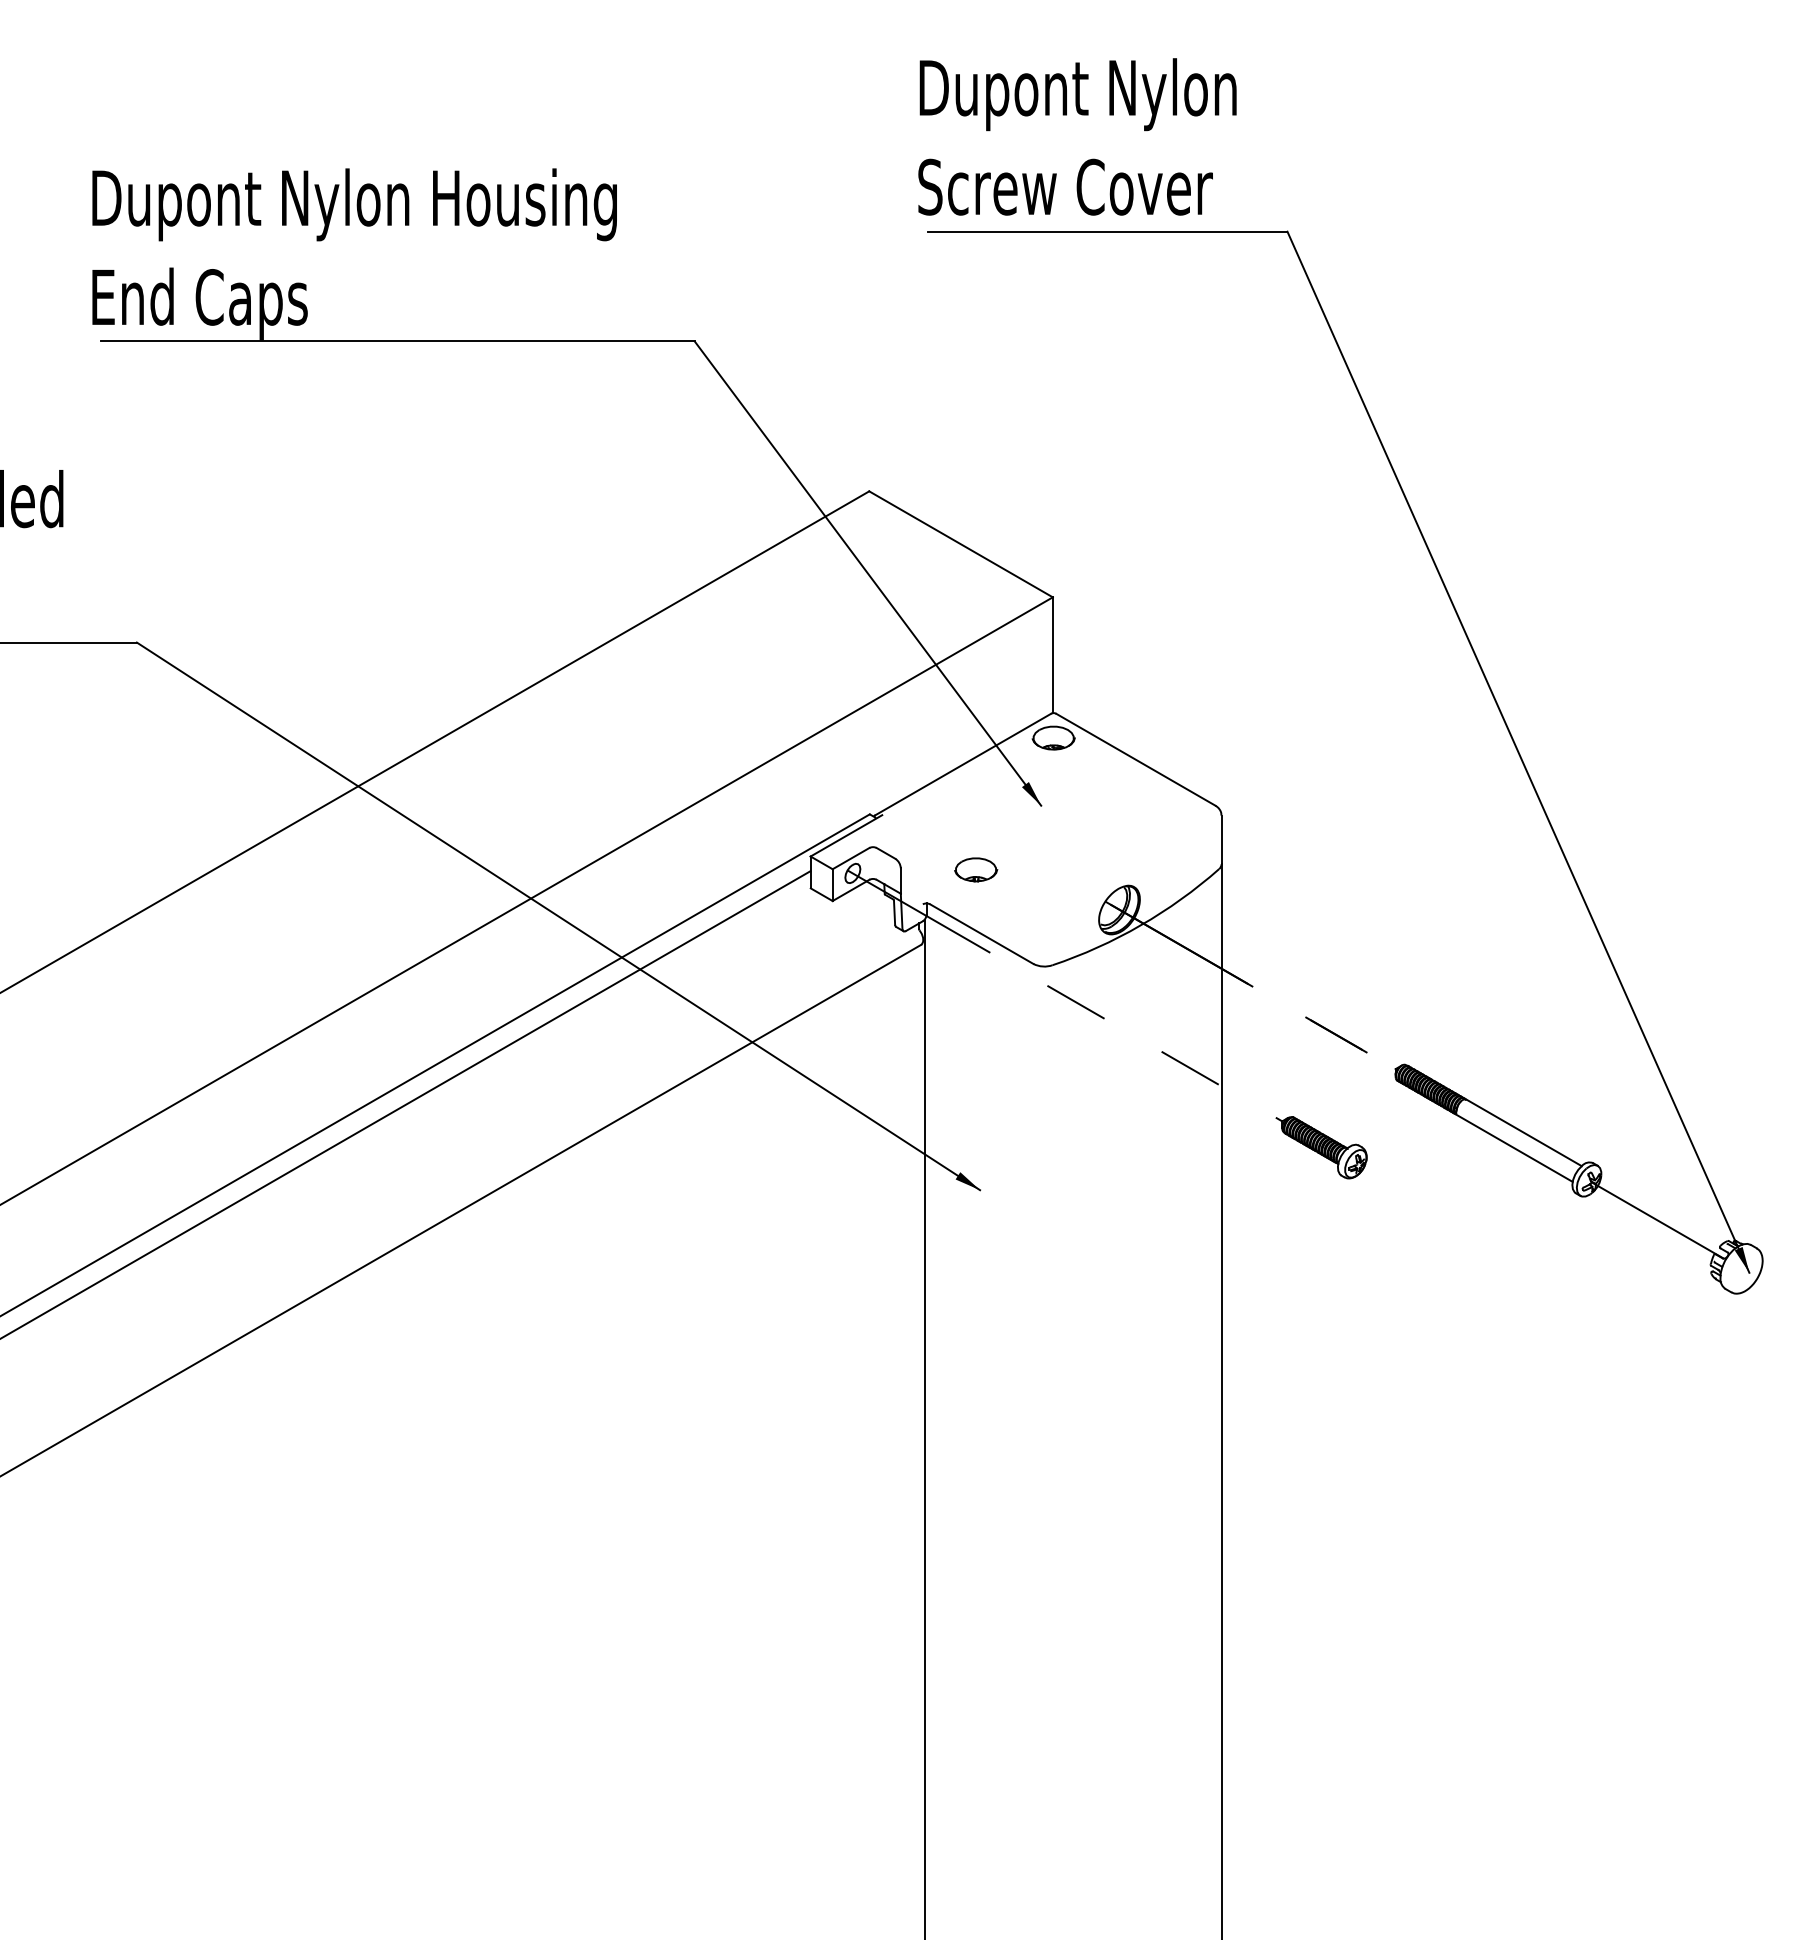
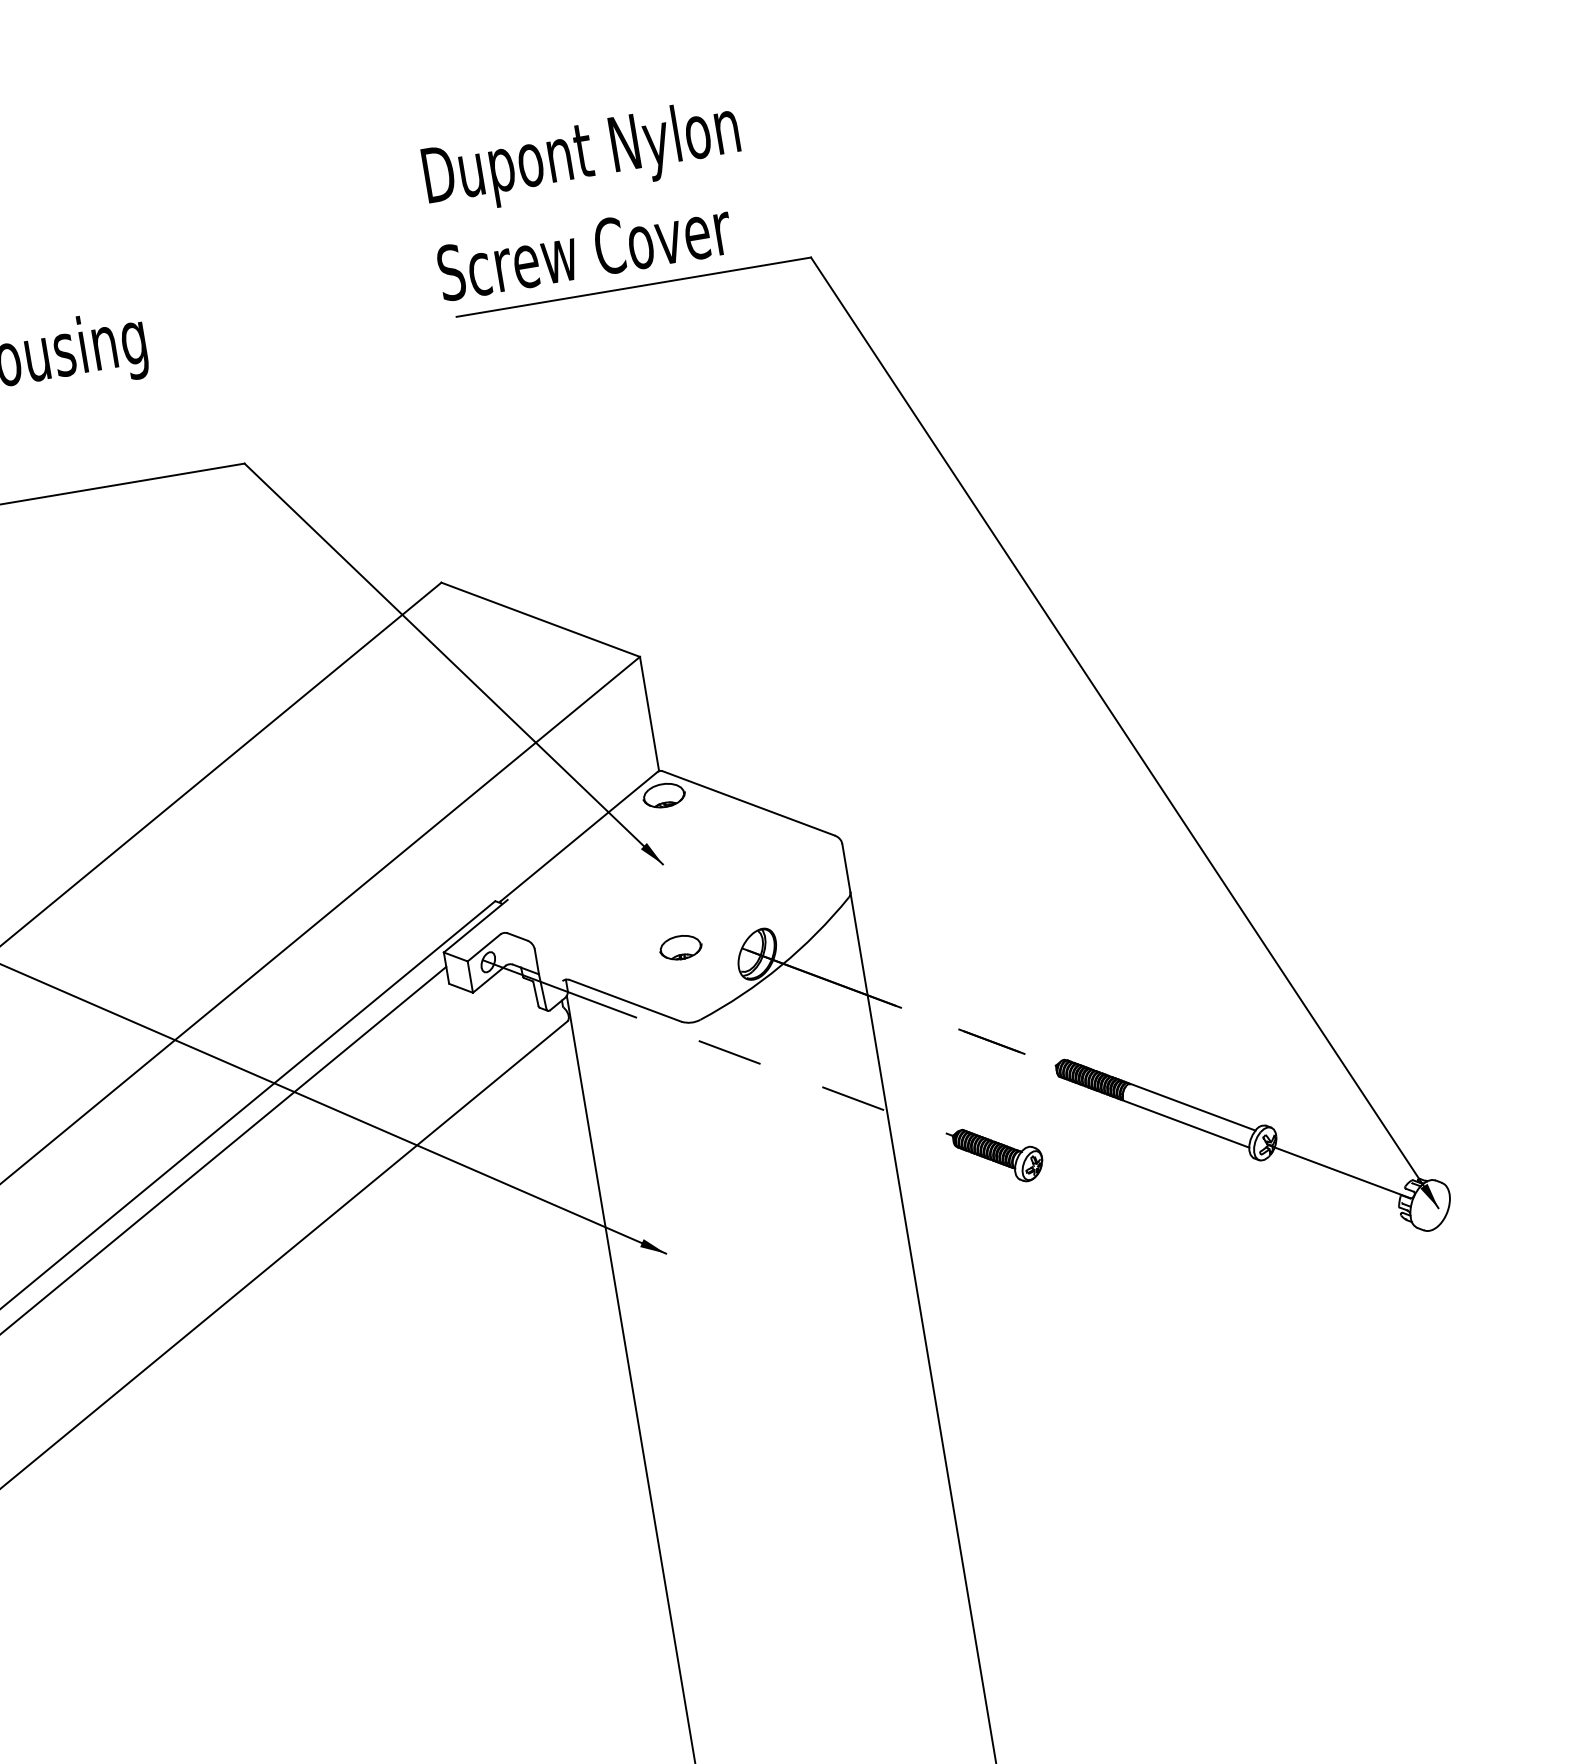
part: (976, 869) -> (681, 947), moved

